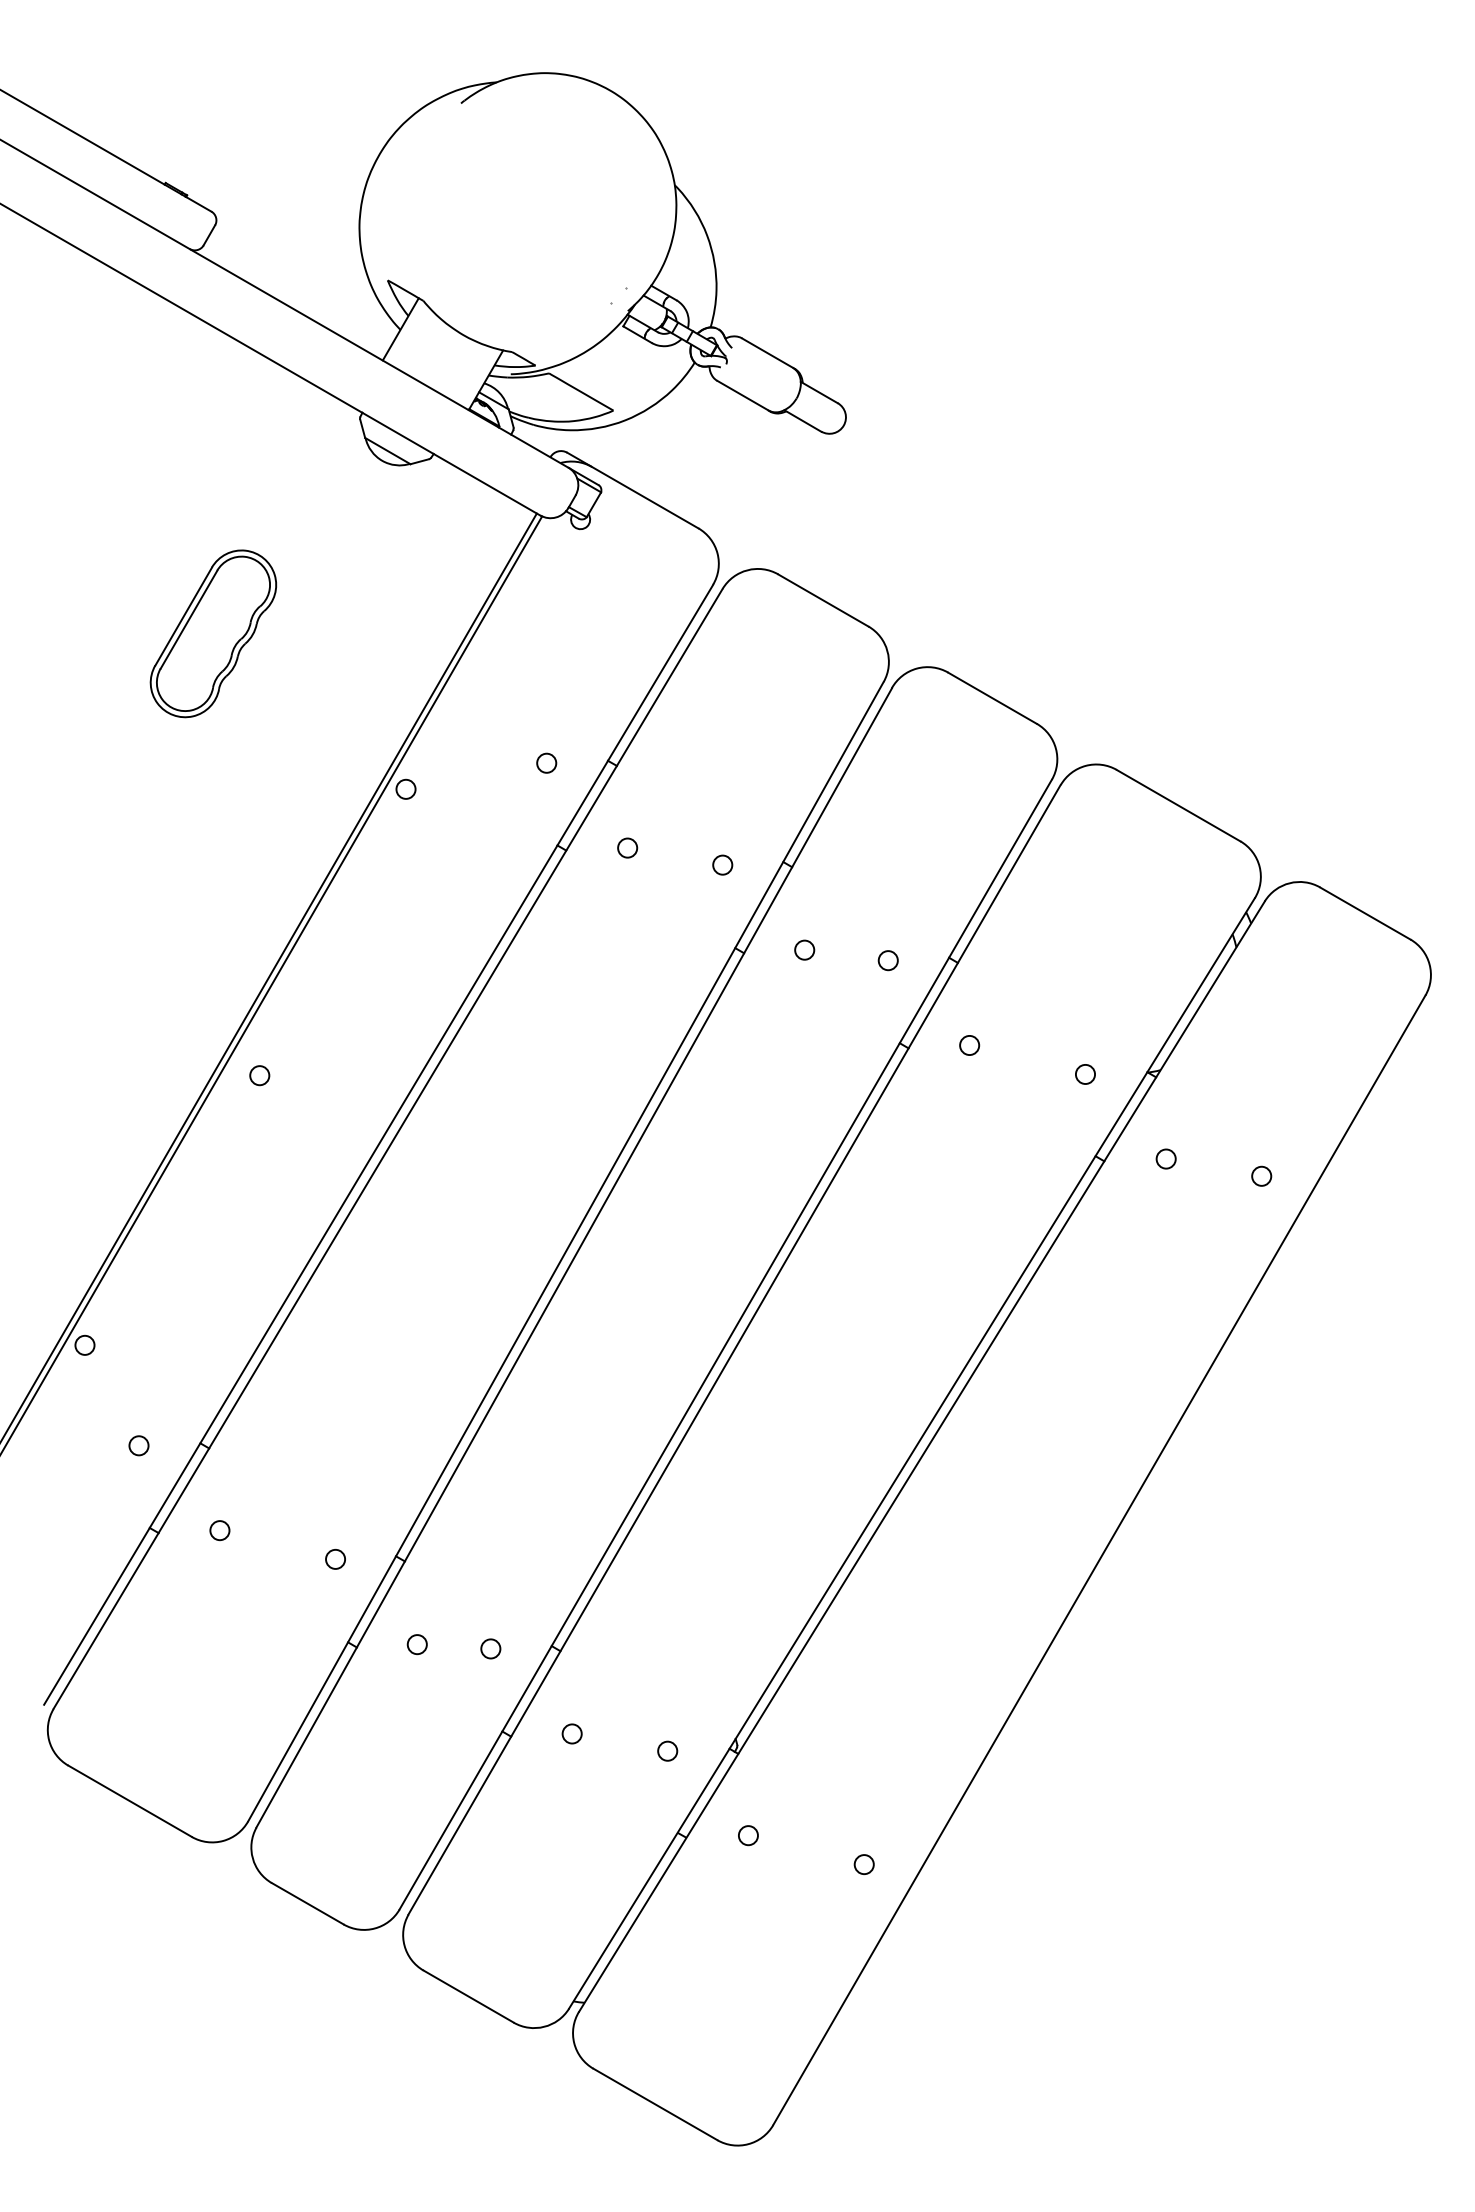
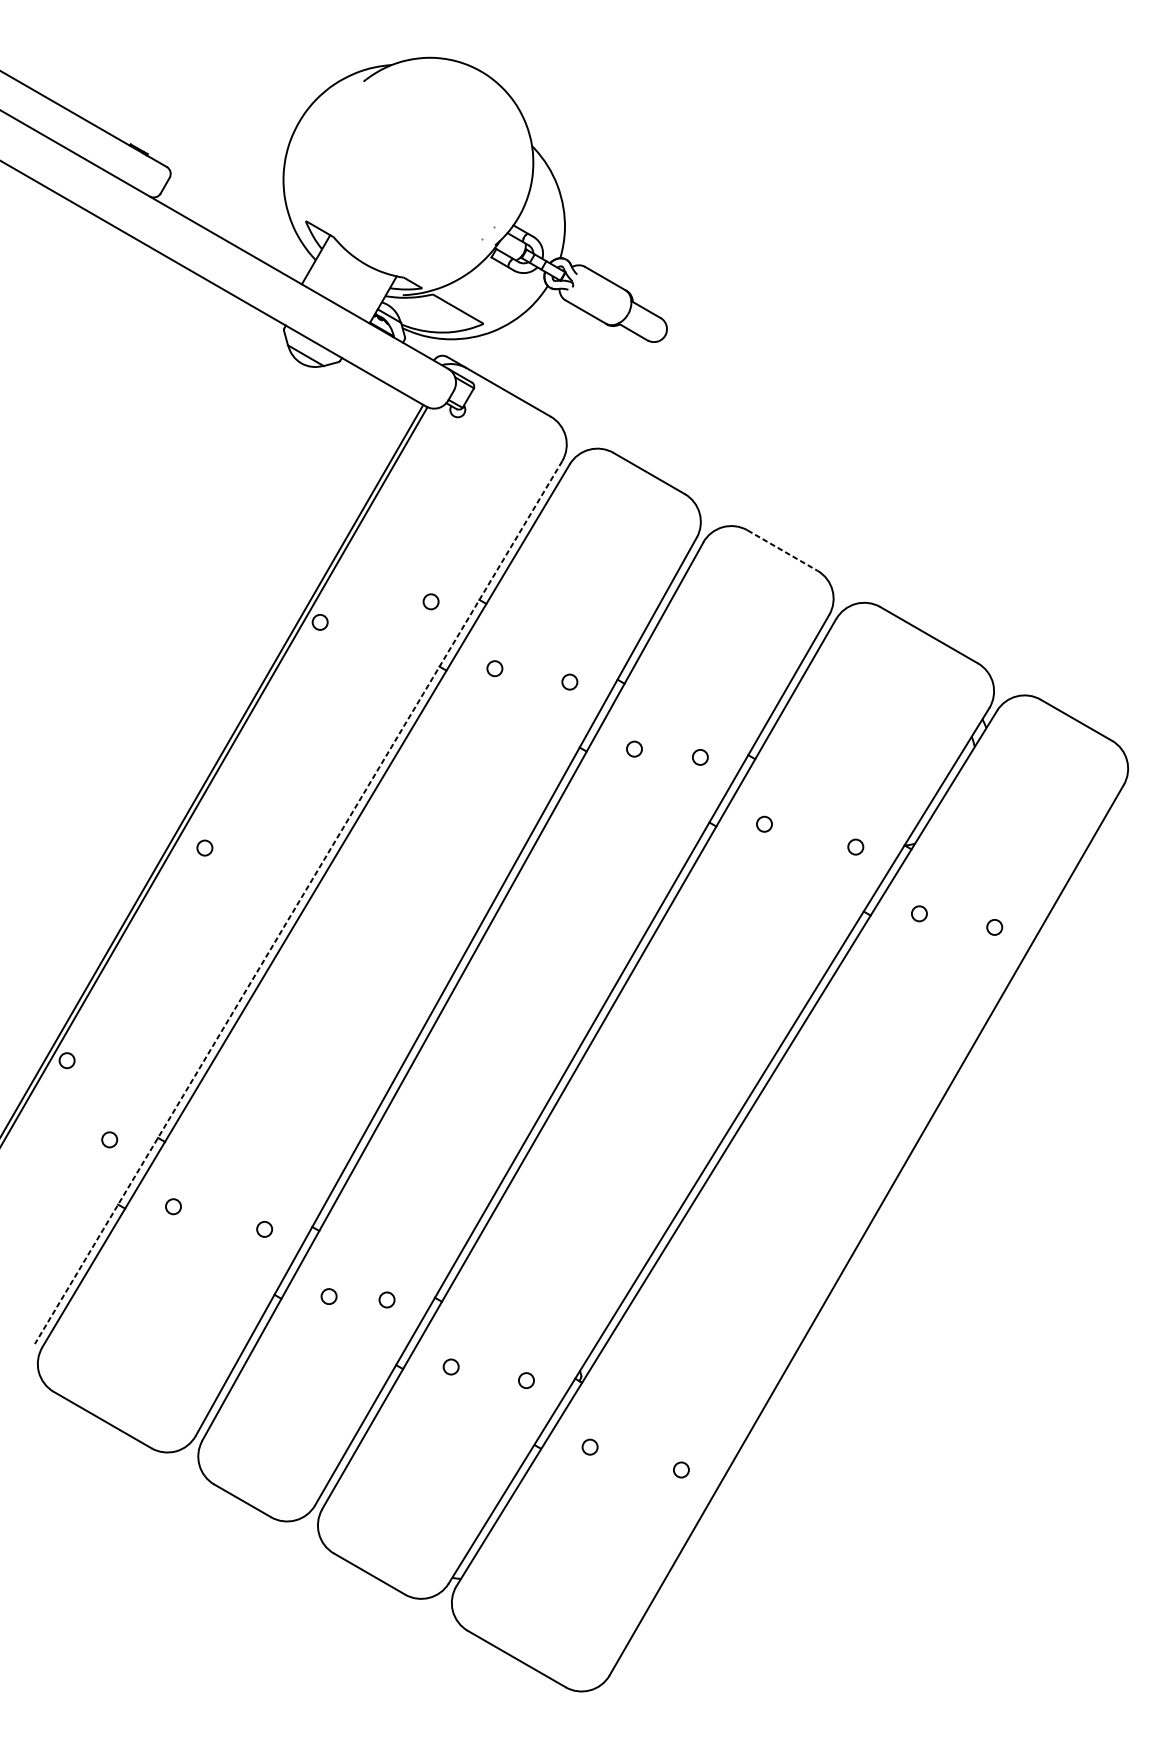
part: (213, 633) -> (168, 499), removed
line: (992, 698) -> (782, 550), solid -> dashed
line: (378, 1145) -> (298, 903), solid -> dashed

